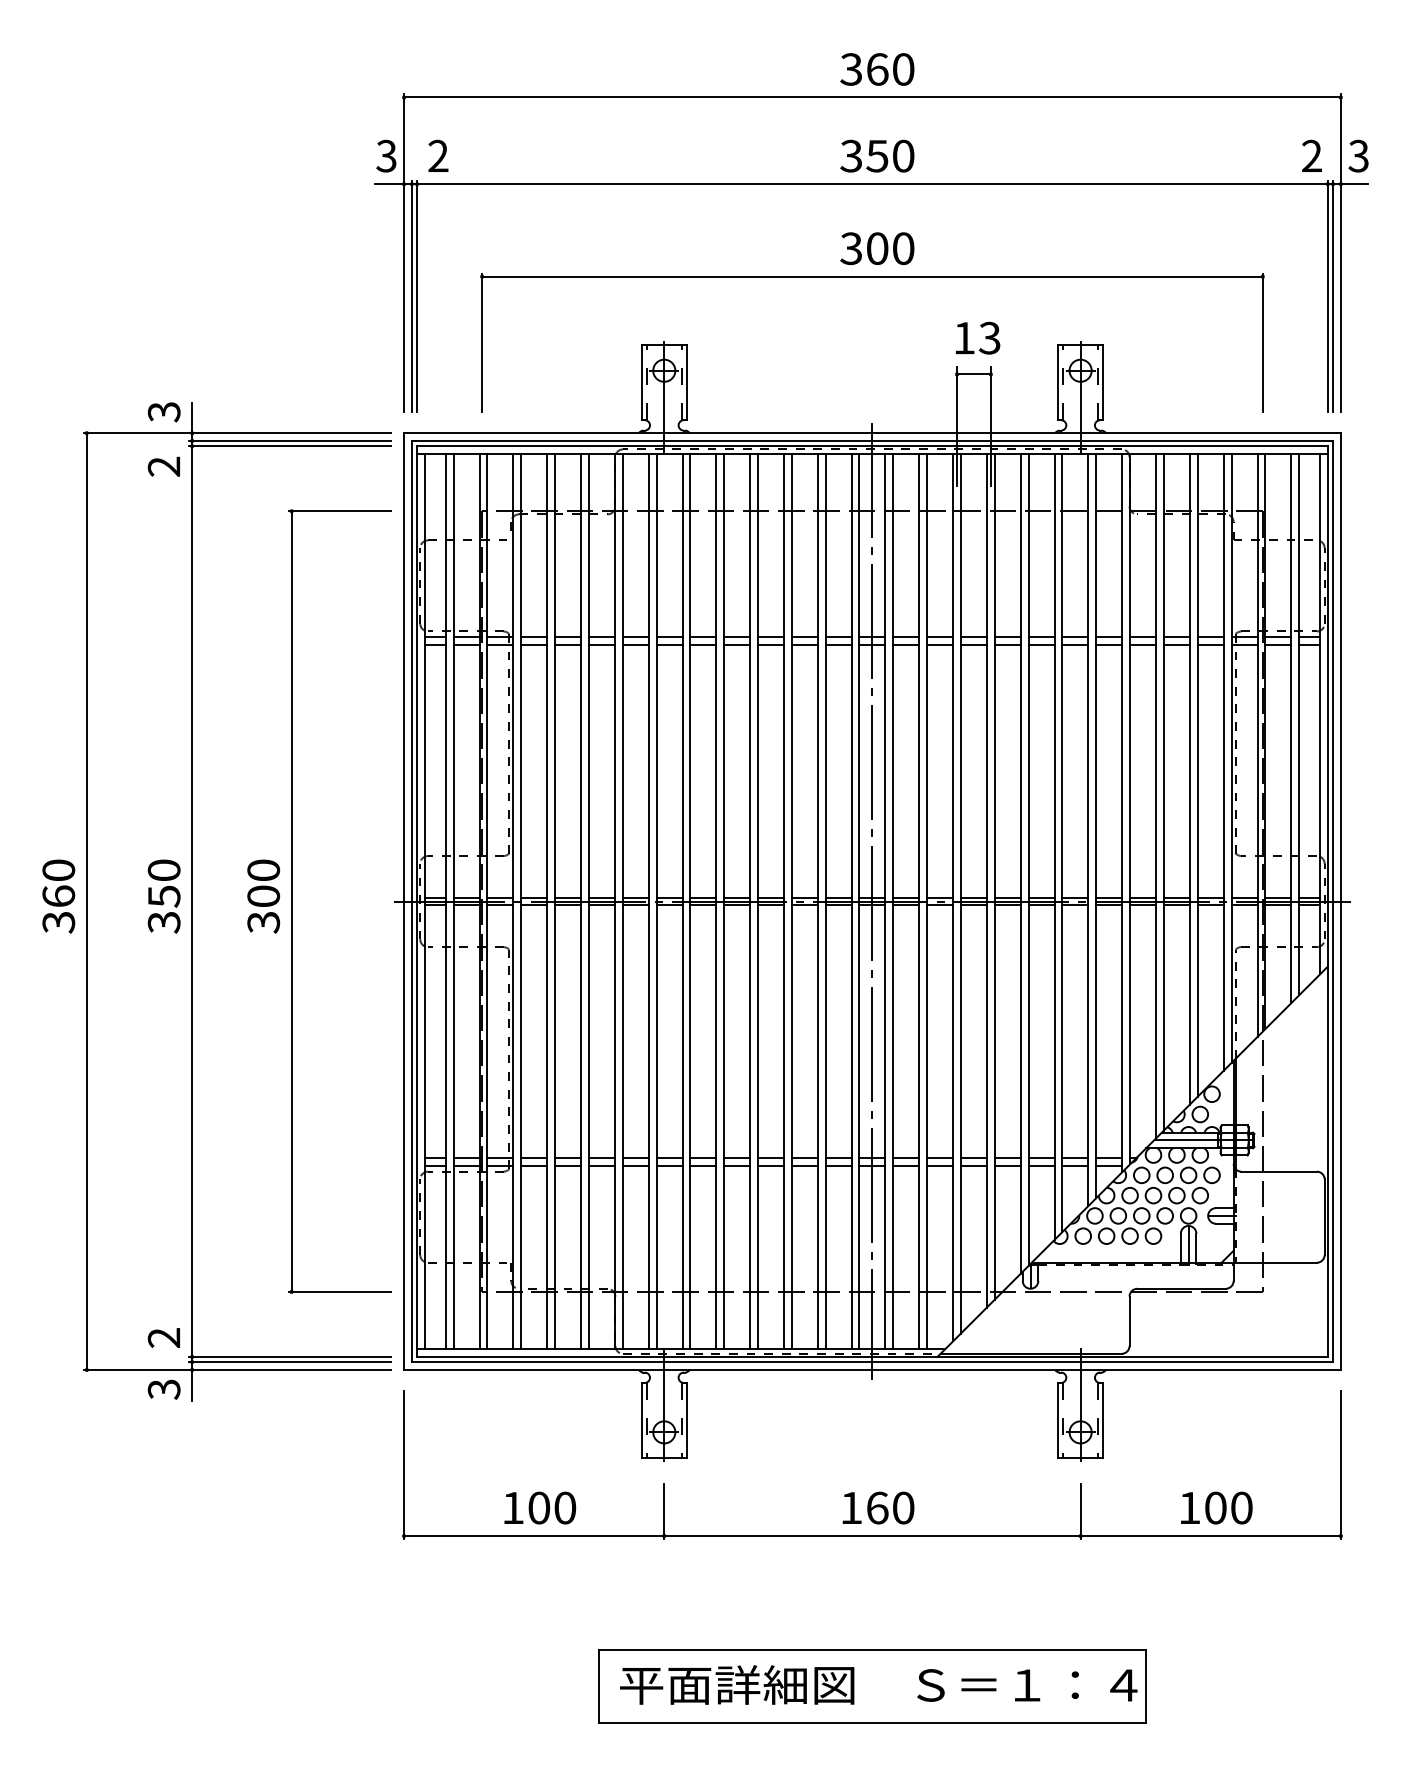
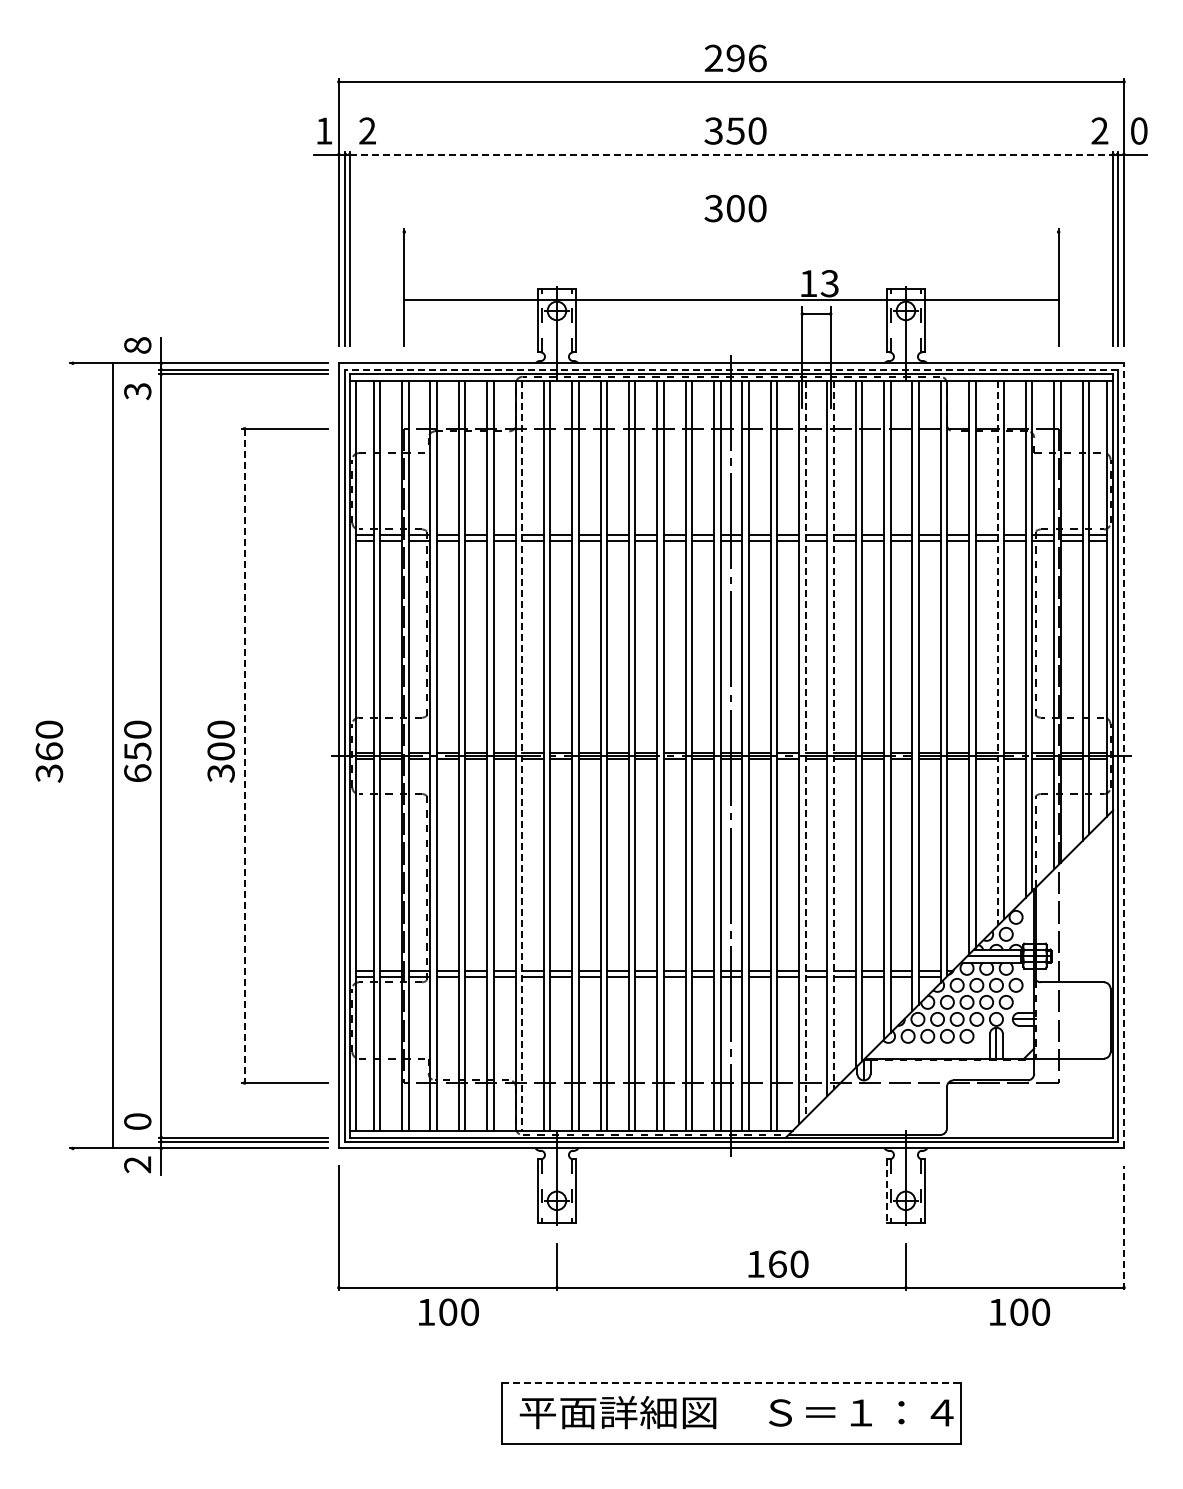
text: (877, 69) -> (735, 58), 360 -> 296
text: (385, 155) -> (323, 130), 3 -> 1
text: (1358, 155) -> (1138, 130), 3 -> 0
line: (872, 184) -> (731, 154), solid -> dashed
line: (872, 277) -> (731, 300), moved
text: (163, 411) -> (137, 345), 3 -> 8
line: (871, 440) -> (730, 369), solid -> dashed
text: (163, 466) -> (137, 391), 2 -> 3
line: (1189, 779) -> (997, 653), solid -> dashed
line: (994, 877) -> (833, 735), solid -> dashed
line: (960, 893) -> (805, 749), solid -> dashed
line: (86, 901) -> (112, 755), moved
line: (1341, 901) -> (1124, 755), solid -> dashed
line: (291, 902) -> (244, 756), solid -> dashed
line: (623, 902) -> (522, 756), solid -> dashed
text: (163, 922) -> (137, 773), 350 -> 650
text: (163, 1337) -> (137, 1121), 2 -> 0
text: (163, 1389) -> (137, 1164), 3 -> 2
line: (1057, 1421) -> (886, 1191), solid -> dashed
line: (1341, 1464) -> (1124, 1227), solid -> dashed
text: (539, 1507) -> (448, 1311), moved
text: (878, 1507) -> (778, 1263), moved
text: (1217, 1507) -> (1020, 1311), moved
line: (872, 1650) -> (731, 1383), solid -> dashed

